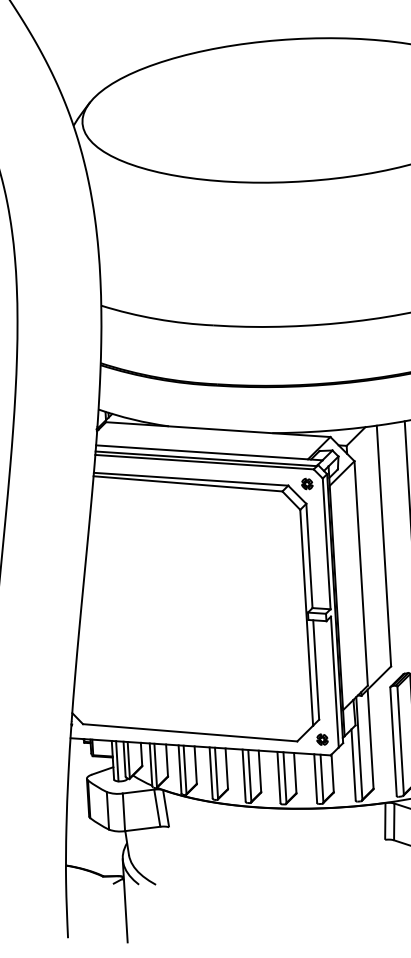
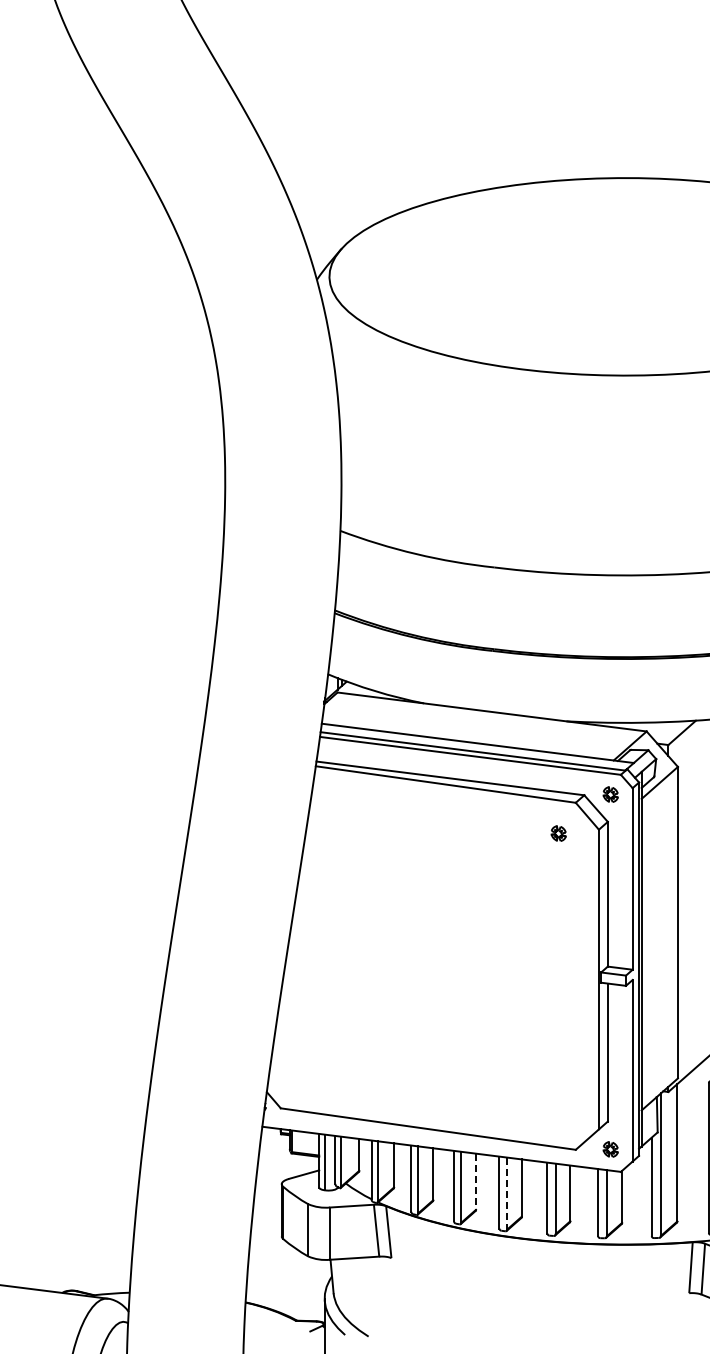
part: (271, 514) -> (558, 833), added
line: (227, 769) -> (476, 1182), solid -> dashed
line: (249, 775) -> (507, 1193), solid -> dashed

